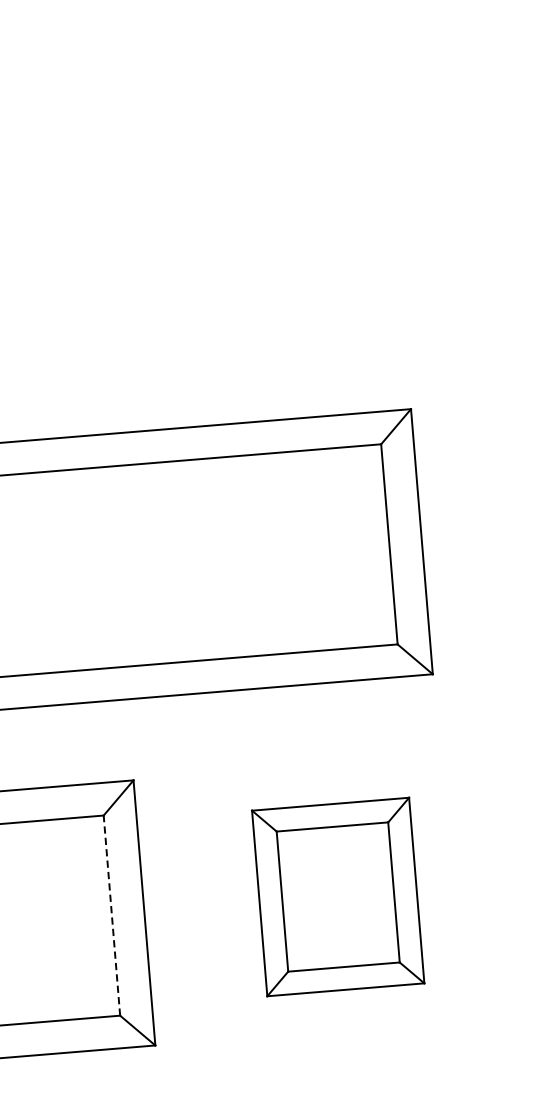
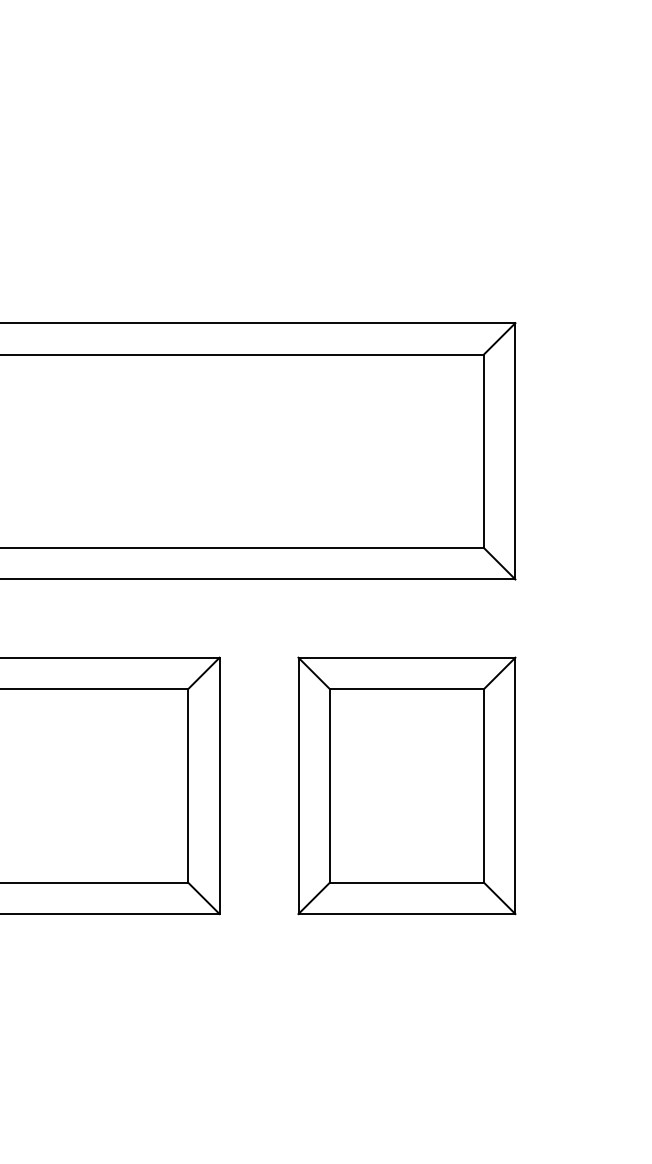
part: (337, 896) -> (406, 785), size x1.43
line: (112, 915) -> (188, 785), dashed -> solid

